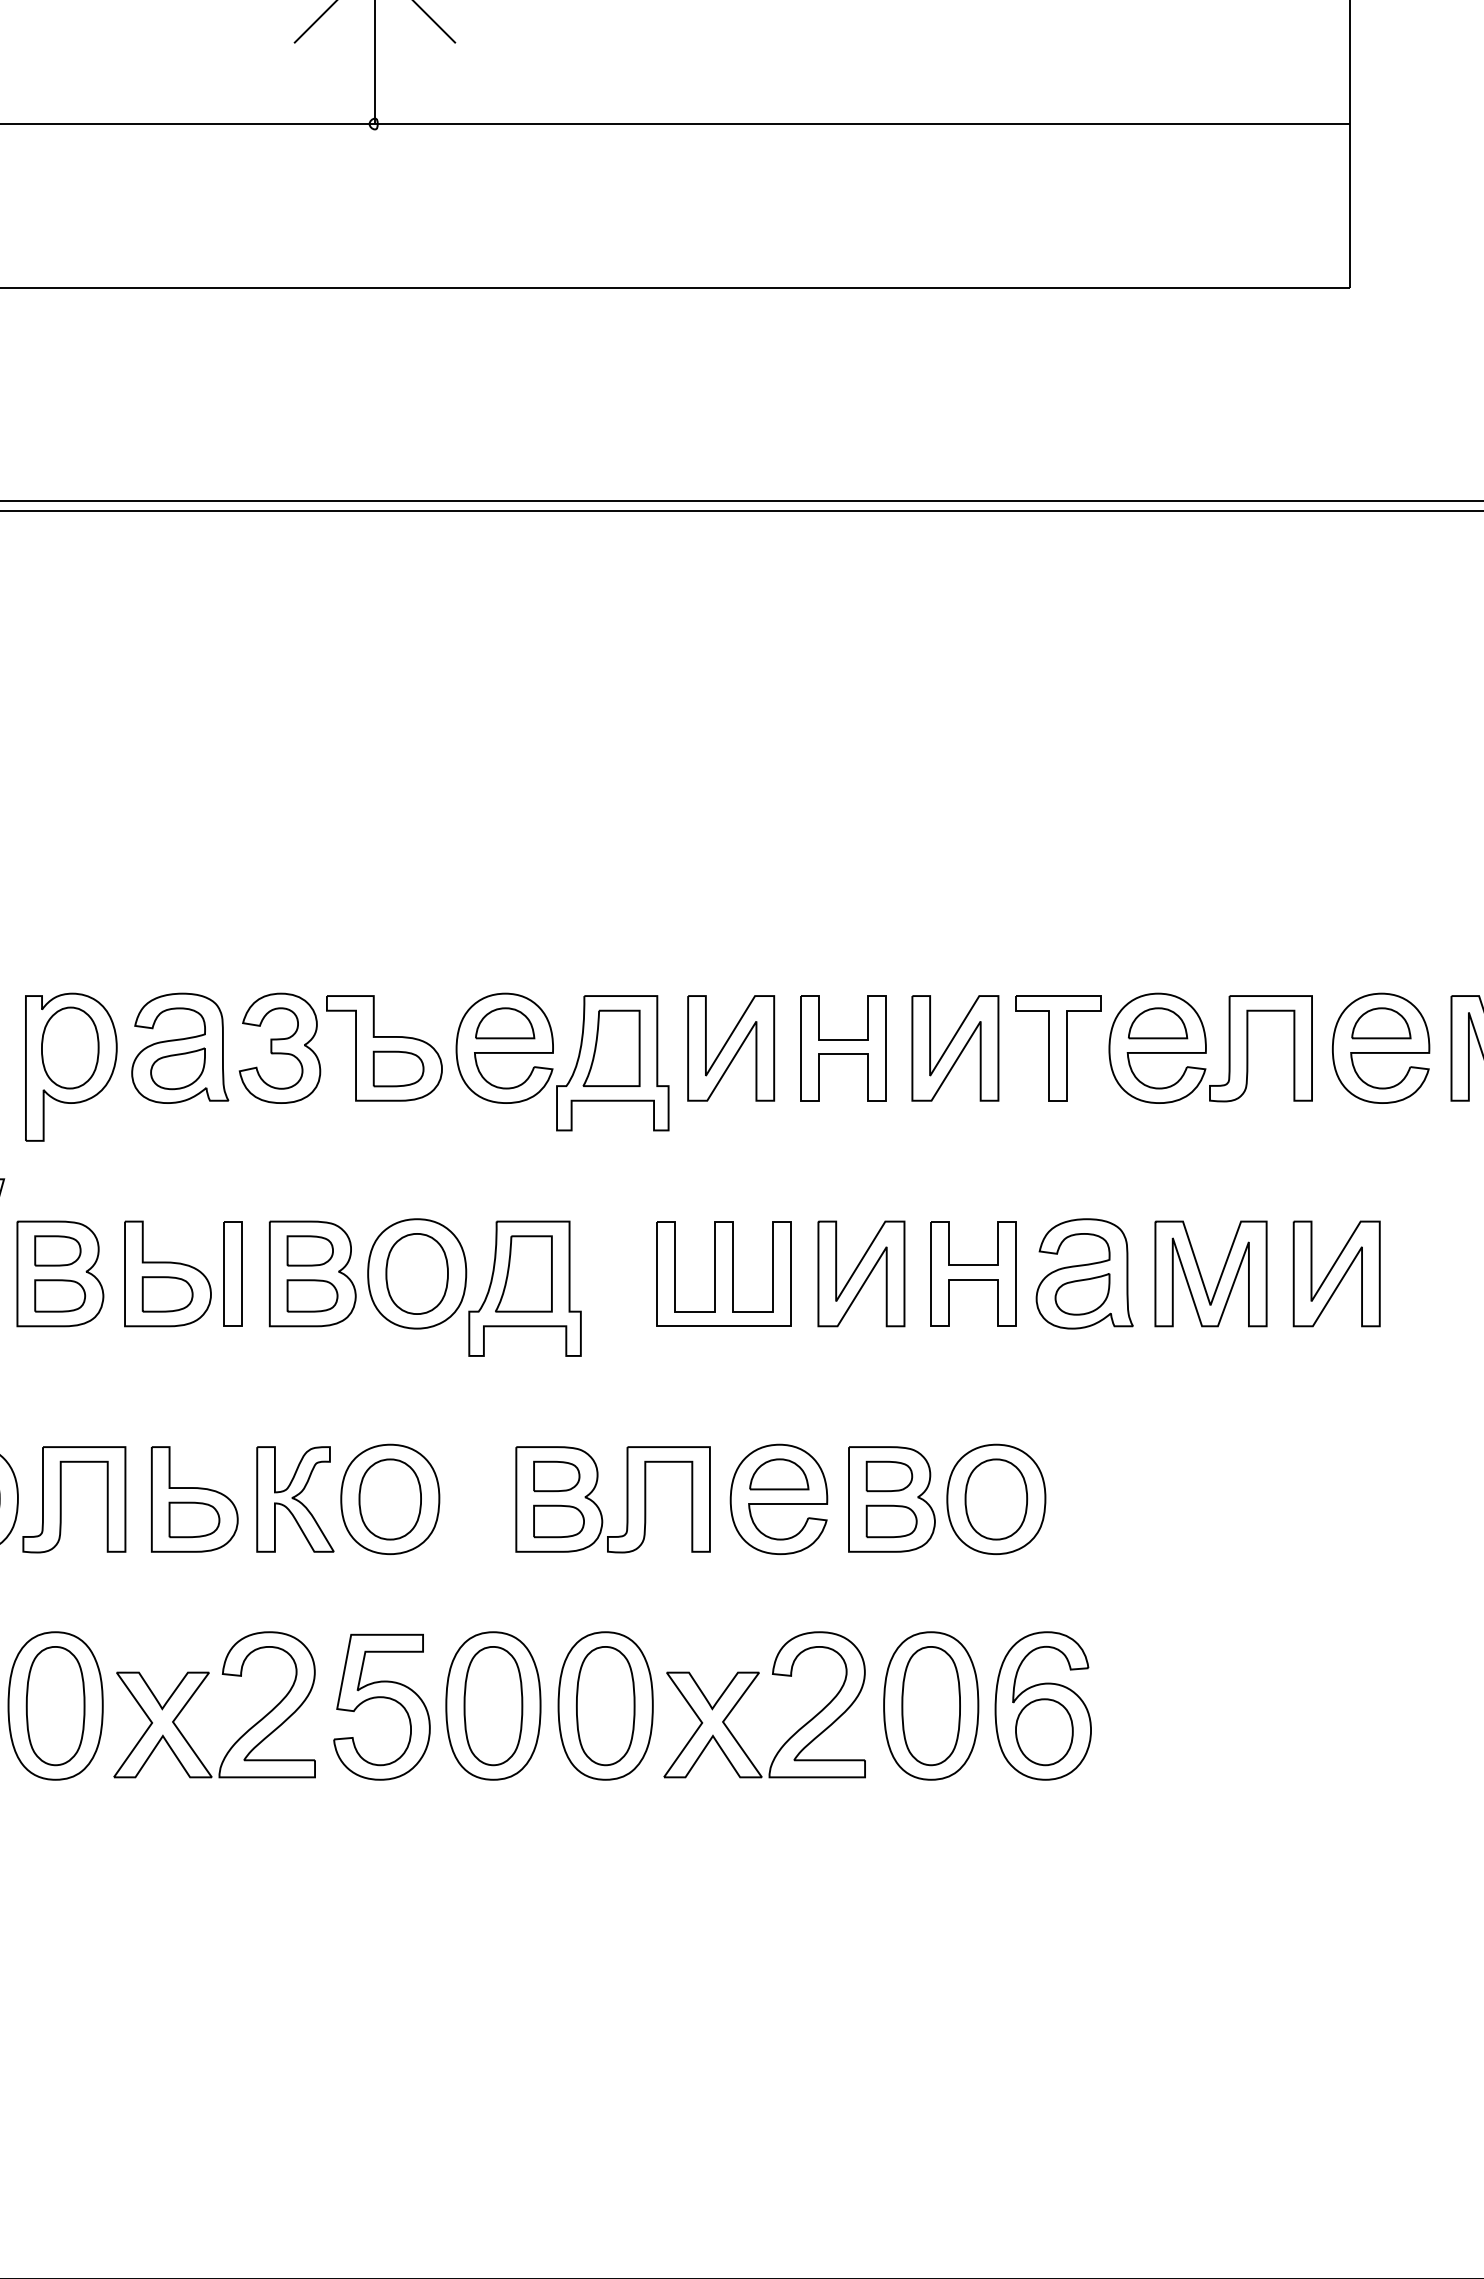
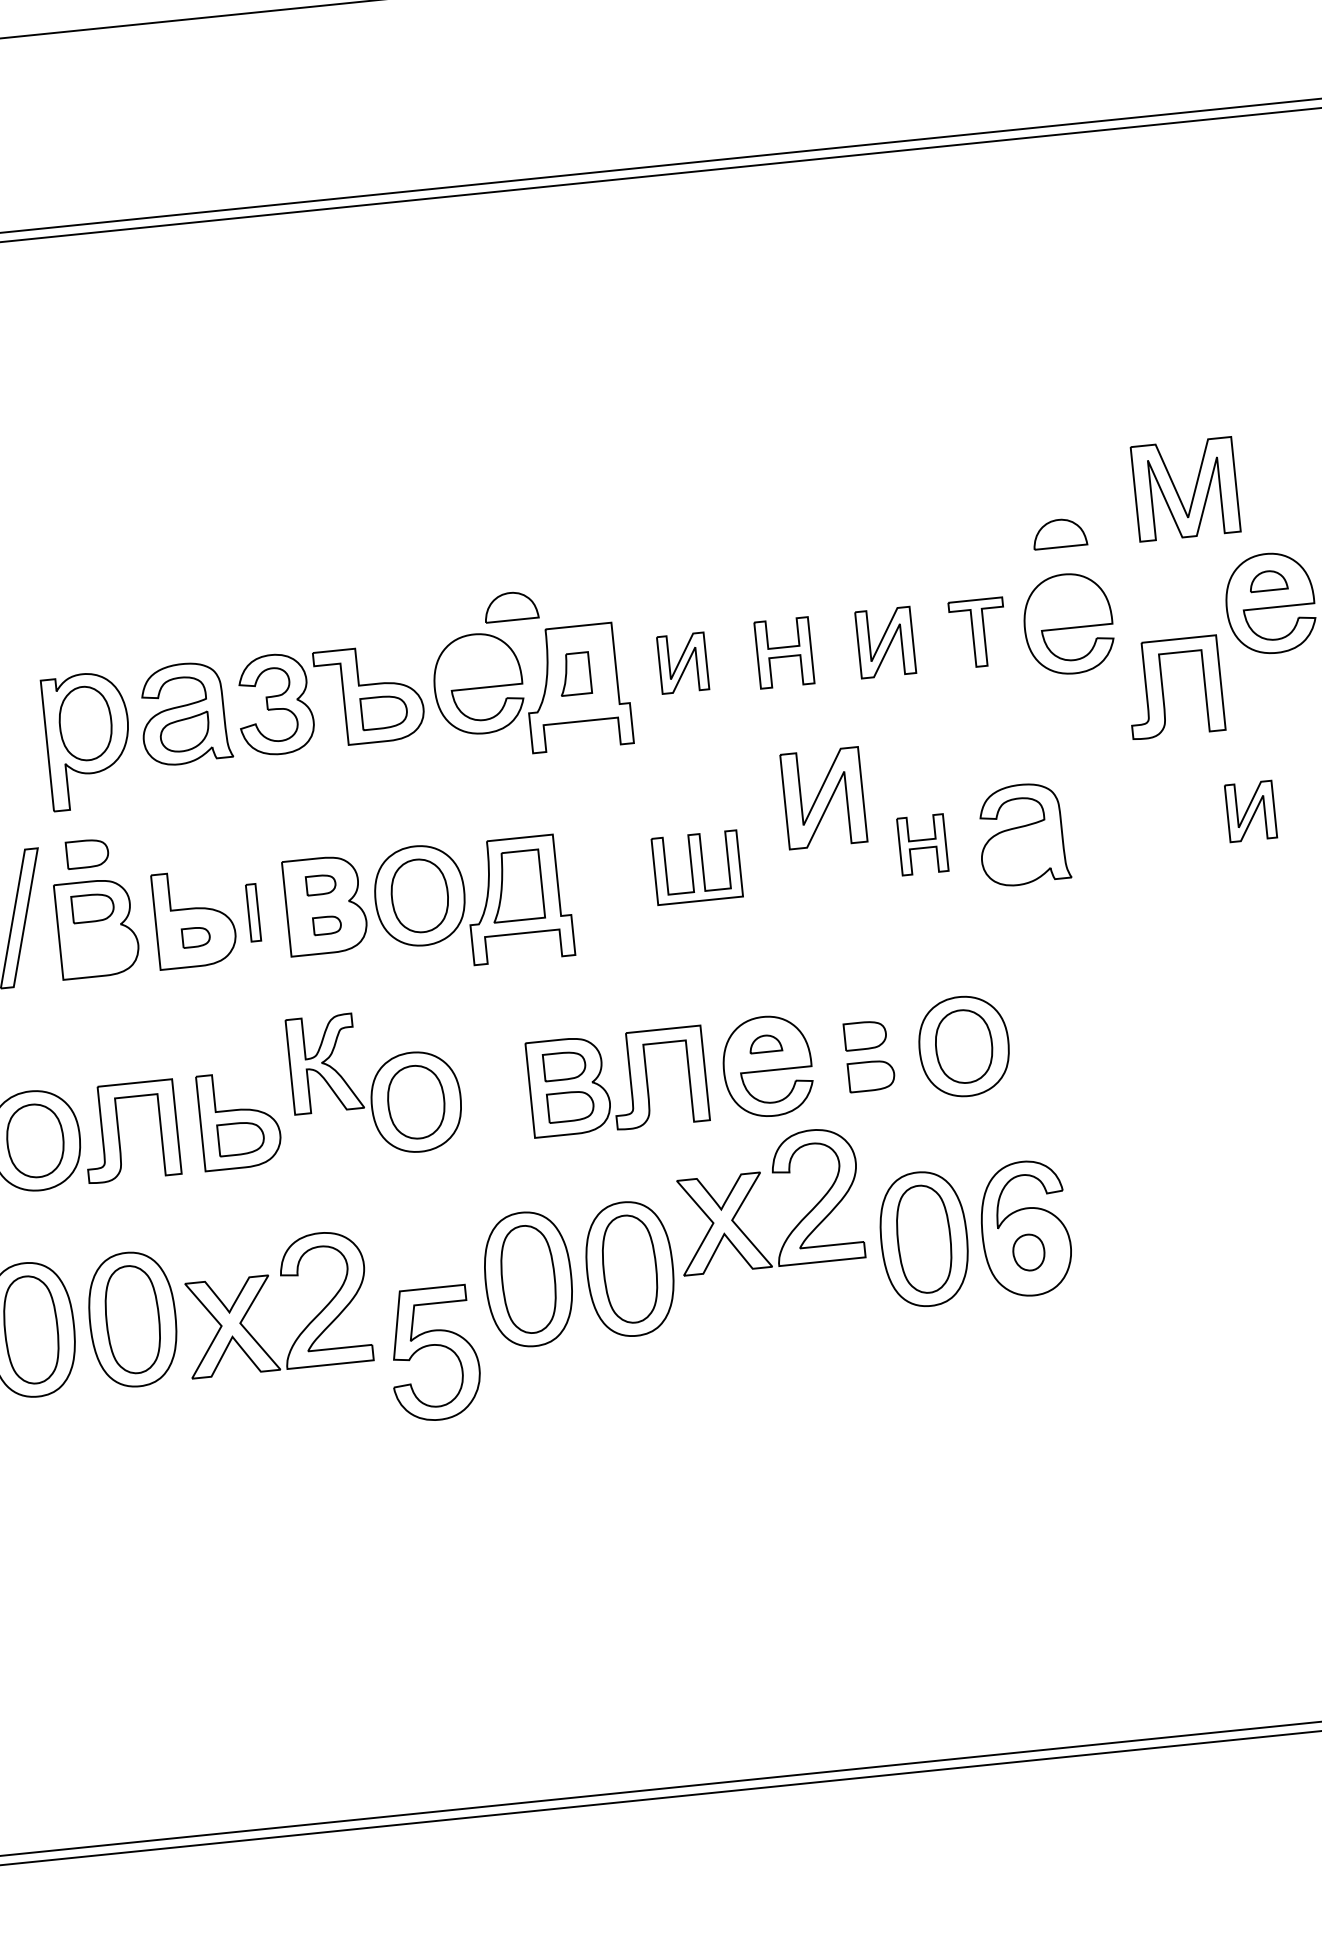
part: (505, 1023) -> (511, 606), moved
part: (1158, 1023) -> (1060, 533), moved
part: (1381, 1023) -> (1268, 580), size x0.7
part: (611, 1047) -> (574, 673), size x0.6
part: (731, 1048) -> (683, 663), size x0.6
part: (843, 1048) -> (784, 652), size x0.7
part: (955, 1048) -> (885, 642), size x0.7
part: (1058, 1048) -> (978, 633), size x0.7
part: (1248, 1048) -> (1163, 688), moved
part: (57, 1190) -> (87, 853), added
part: (309, 1250) -> (320, 884), size x0.7
part: (232, 1273) -> (252, 912), size x0.6
part: (723, 1273) -> (696, 867), size x0.7
part: (861, 1273) -> (823, 797), moved
part: (973, 1273) -> (922, 844), size x0.6
part: (1336, 1273) -> (1250, 811), size x0.6
part: (1202, 1277) -> (1178, 493), moved
part: (167, 1294) -> (196, 937), size x0.6
part: (1082, 1294) -> (1023, 853), removed
part: (60, 1295) -> (99, 948), removed
part: (312, 1295) -> (327, 924), size x0.6
part: (779, 1474) -> (765, 1043), size x0.6
part: (295, 1499) -> (324, 1064), moved
part: (891, 1499) -> (869, 1056), removed
part: (745, 1693) -> (749, 1192), moved
part: (381, 1698) -> (433, 1346), moved
part: (1044, 1732) -> (1029, 1252), size x0.6

